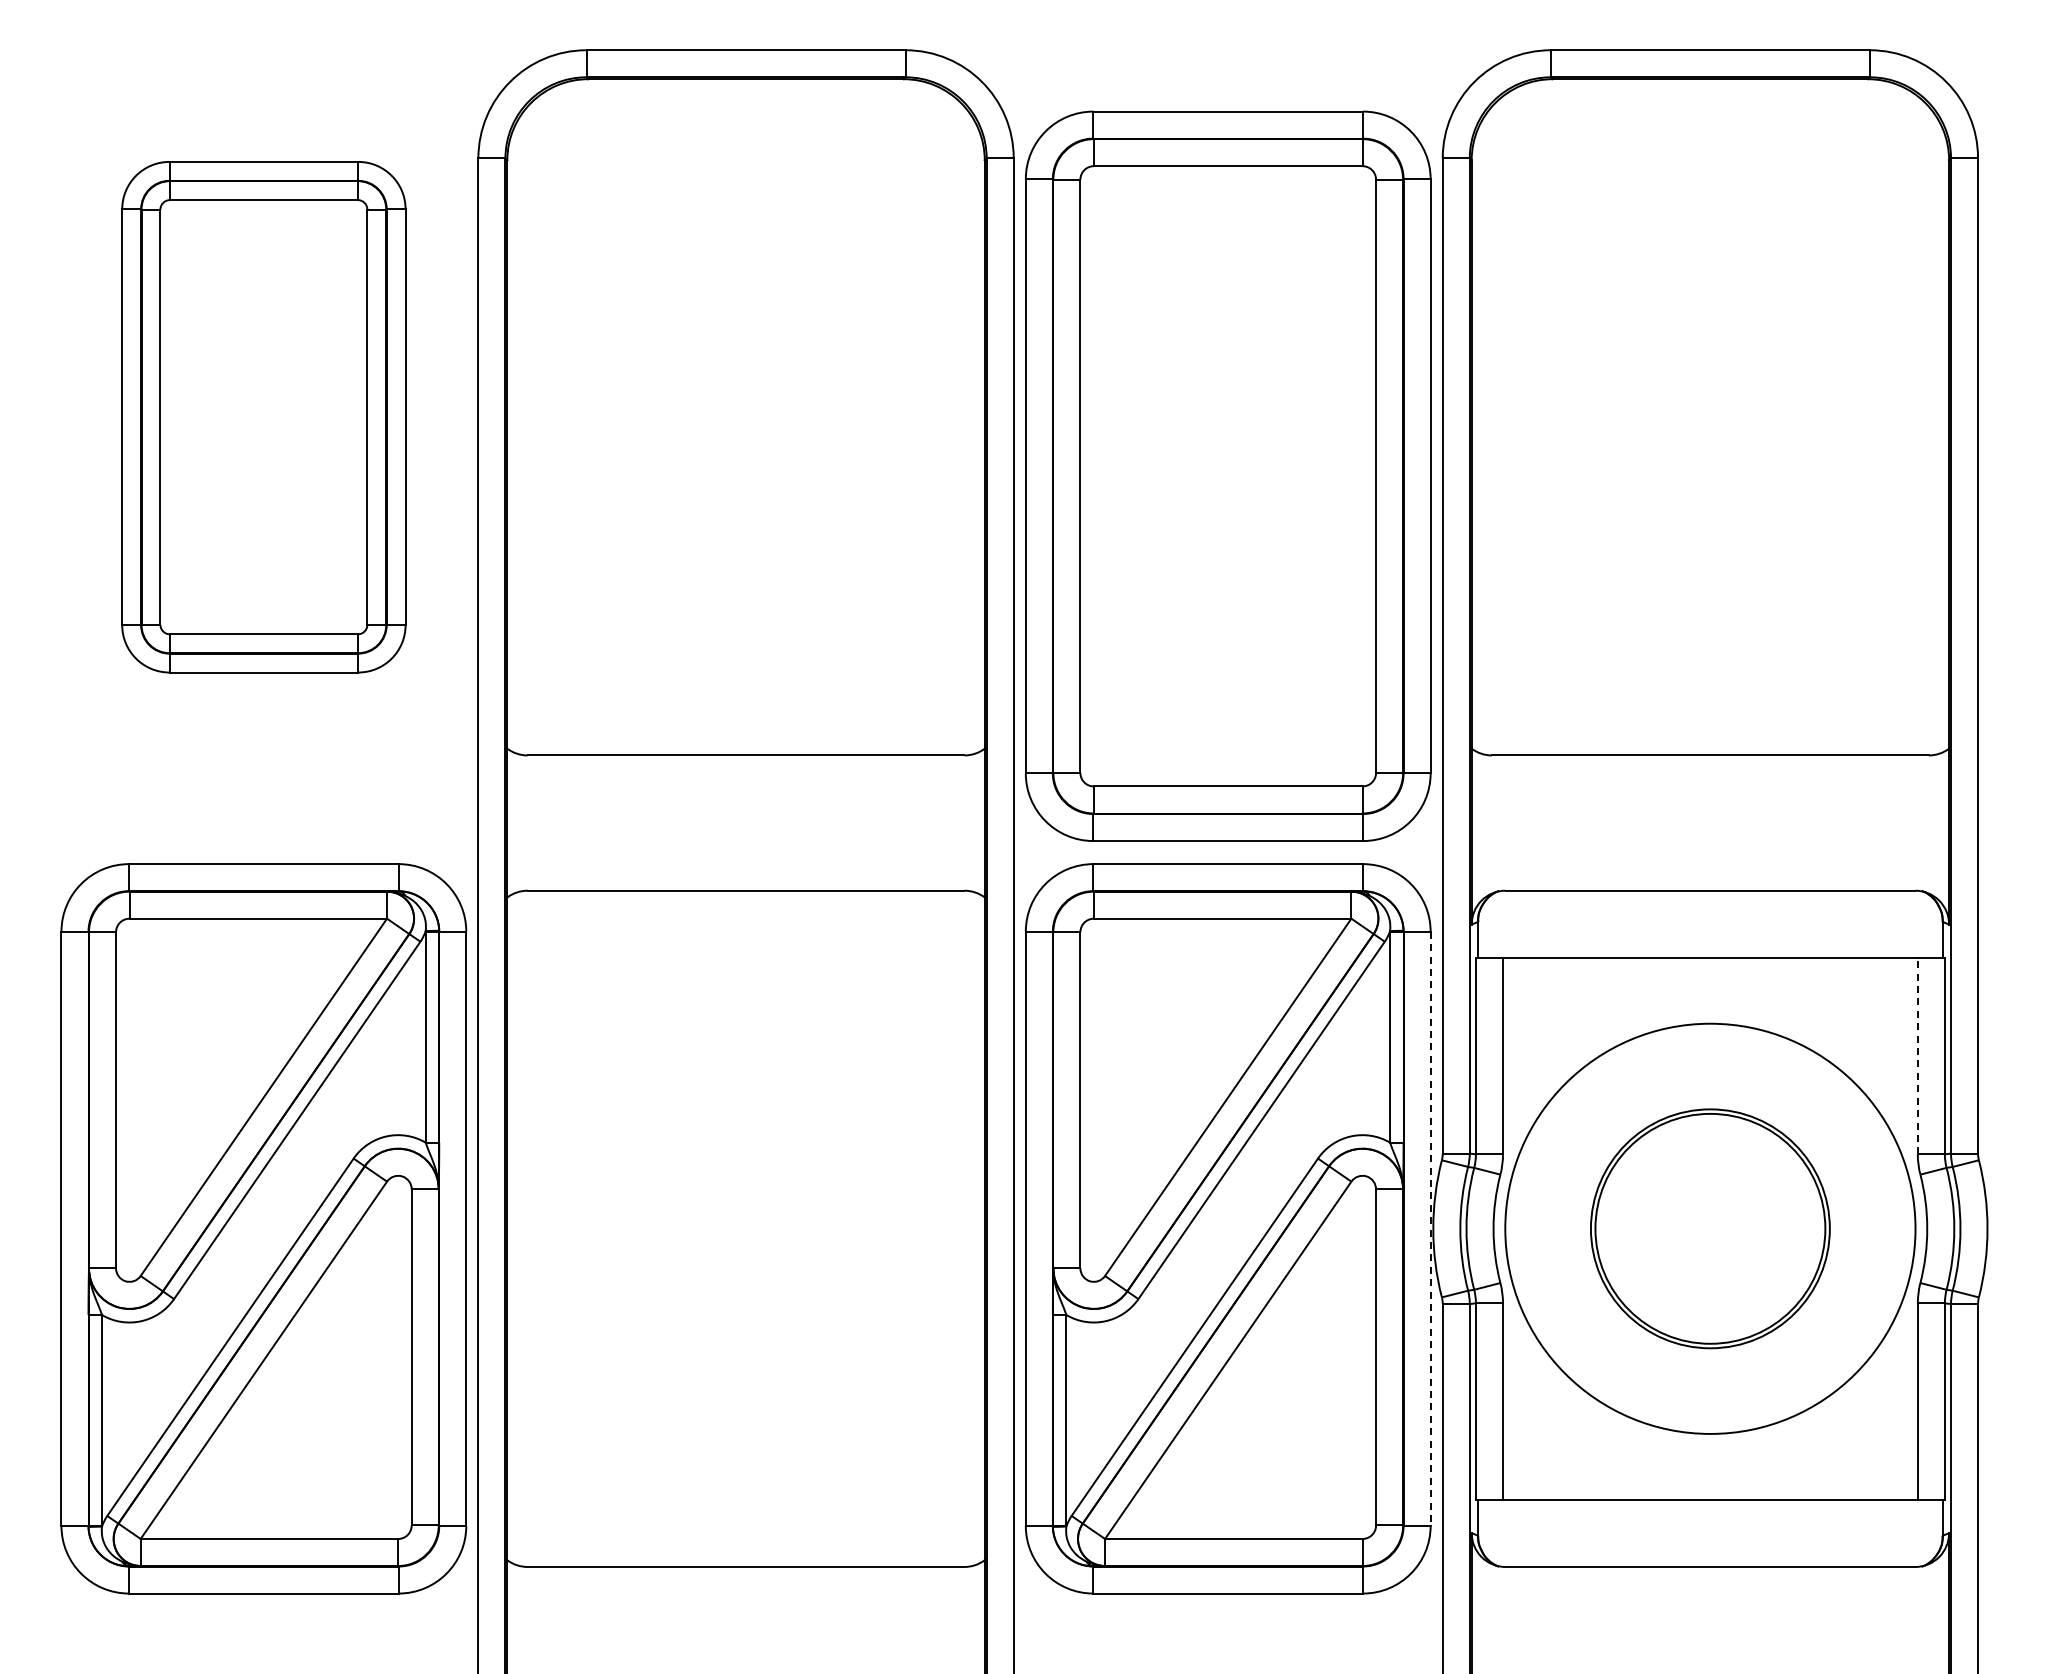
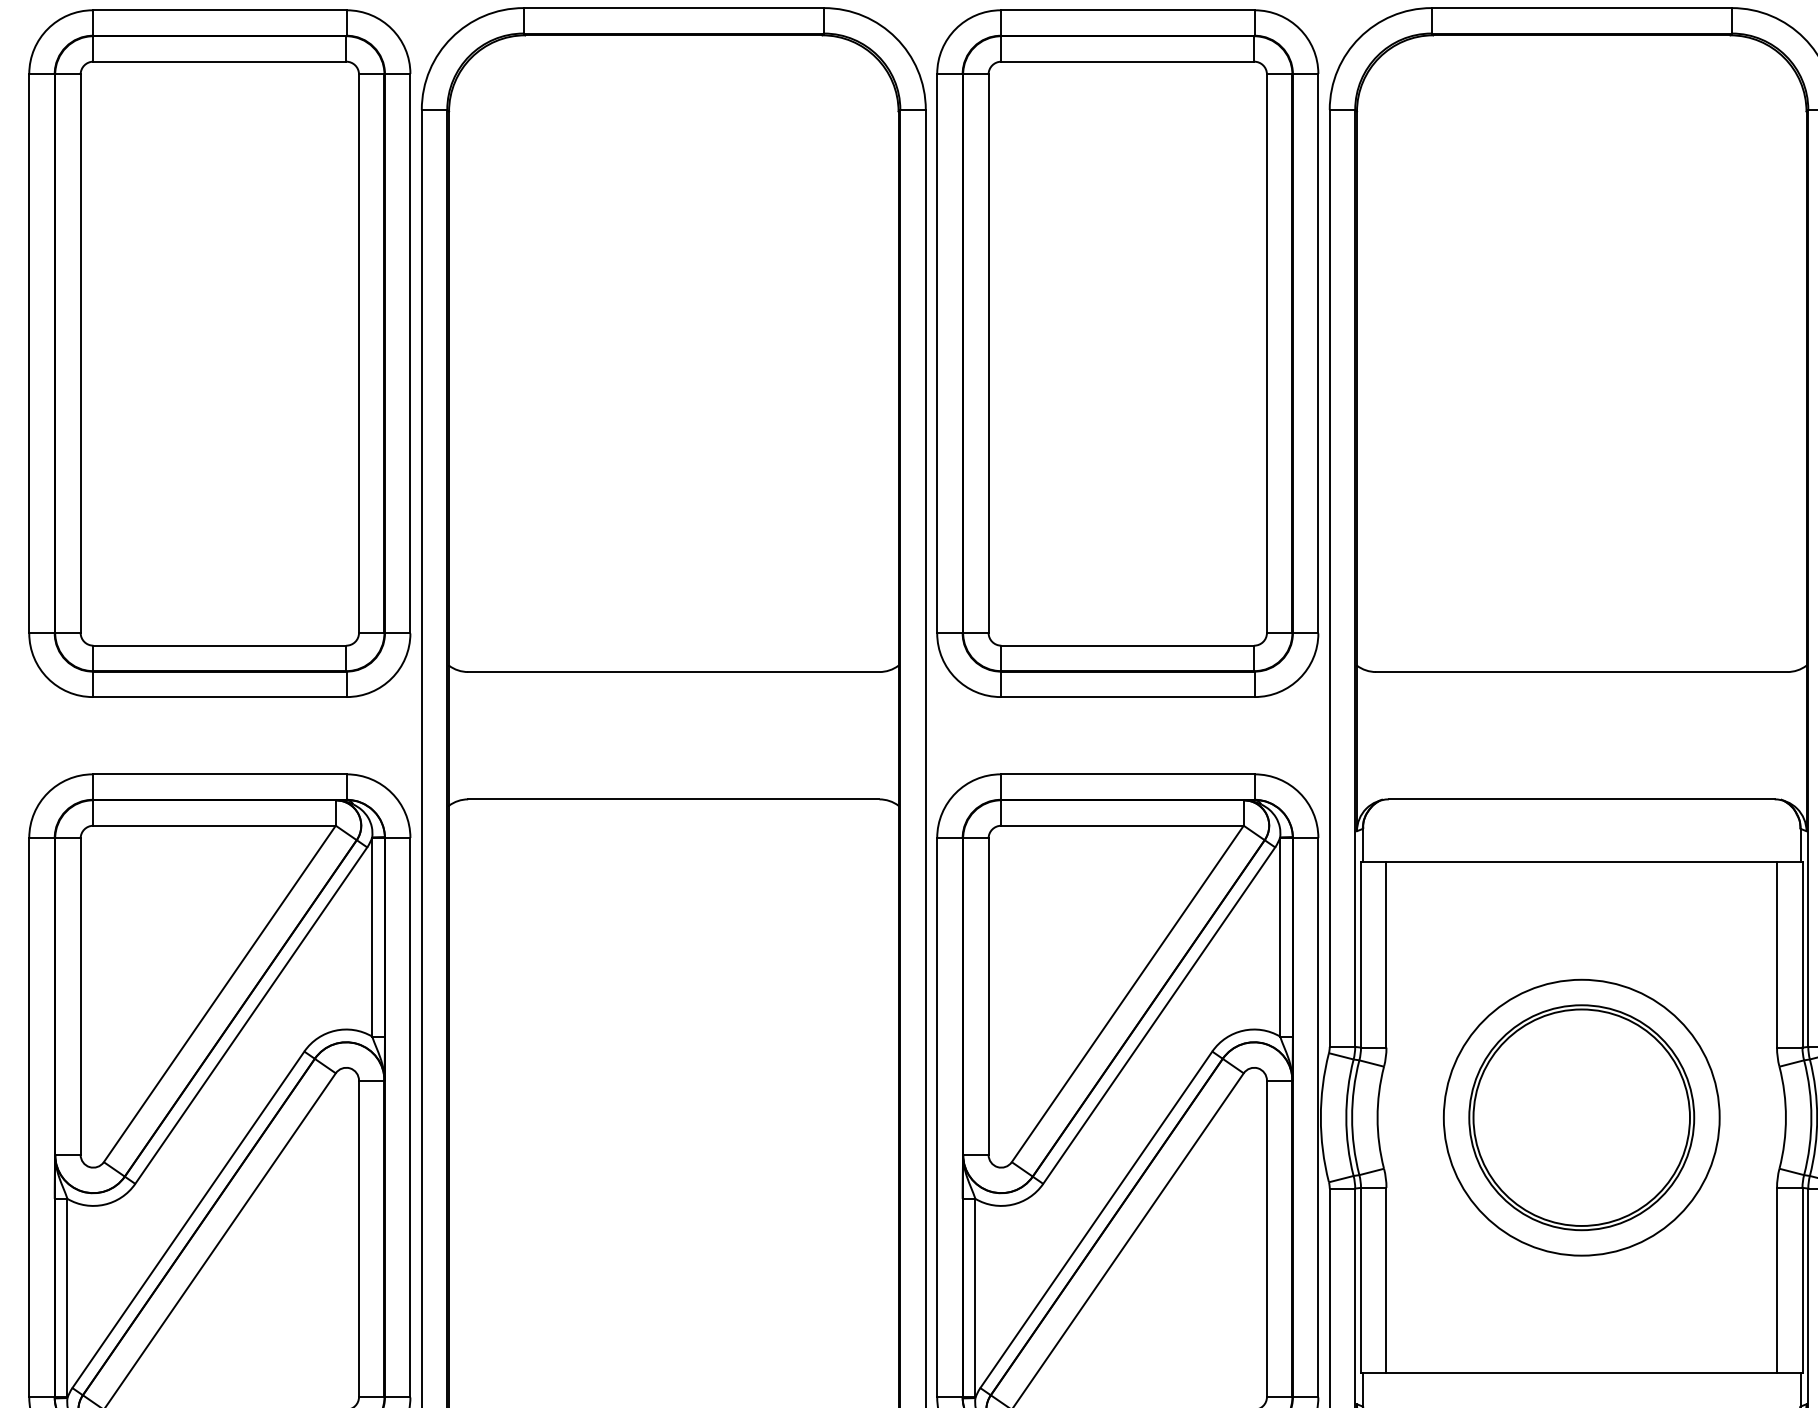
part: (263, 416) -> (219, 352), size x1.43
part: (1227, 475) -> (1127, 352), moved
line: (1917, 1055) -> (1776, 954), dashed -> solid
circle: (1709, 1228) -> (1580, 1117), size x0.71
line: (1430, 1229) -> (1318, 1118), dashed -> solid

